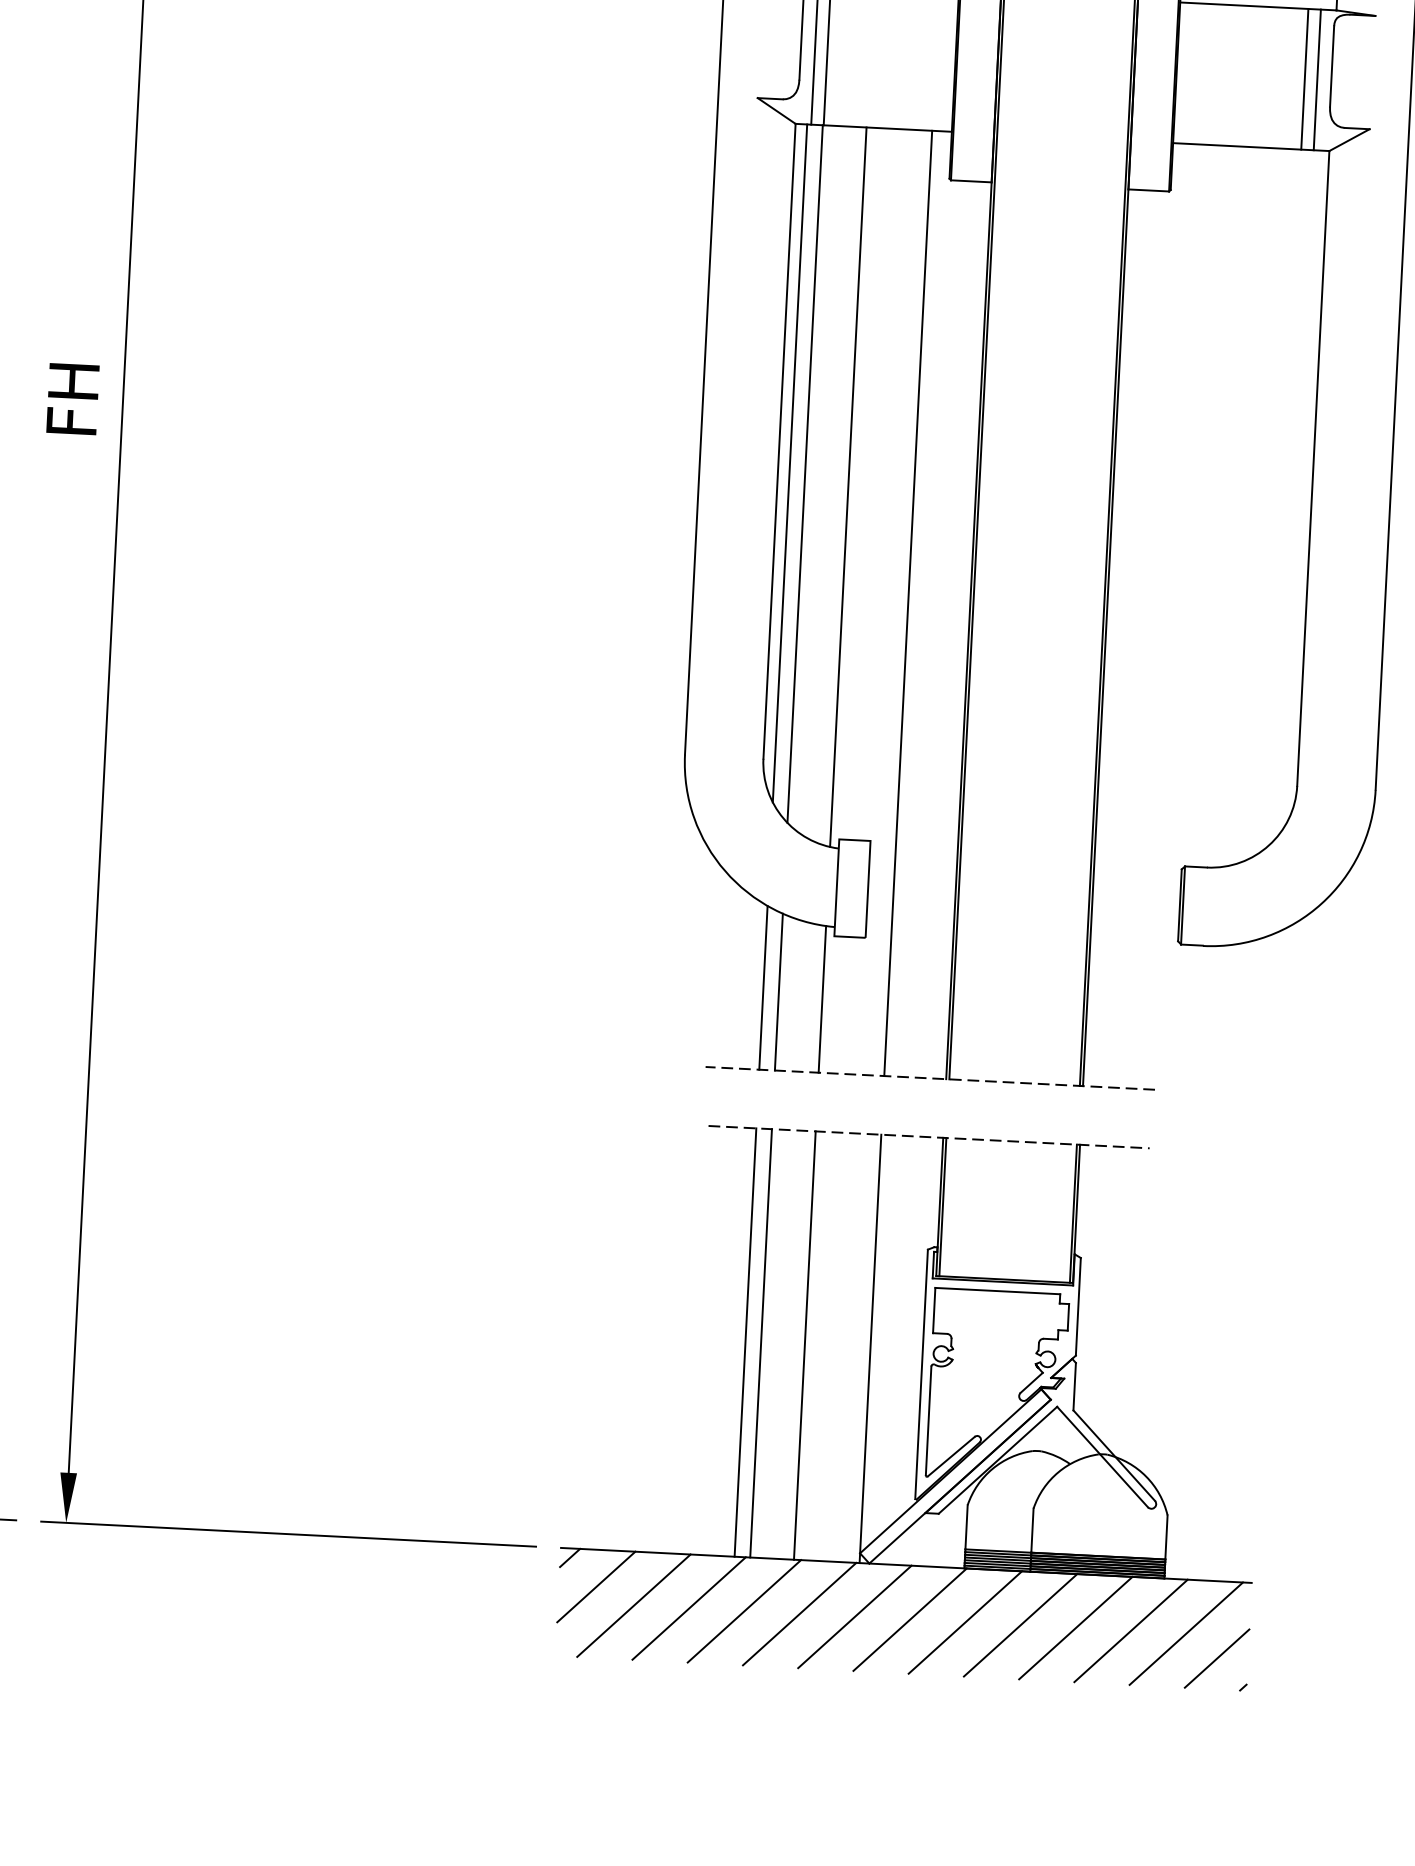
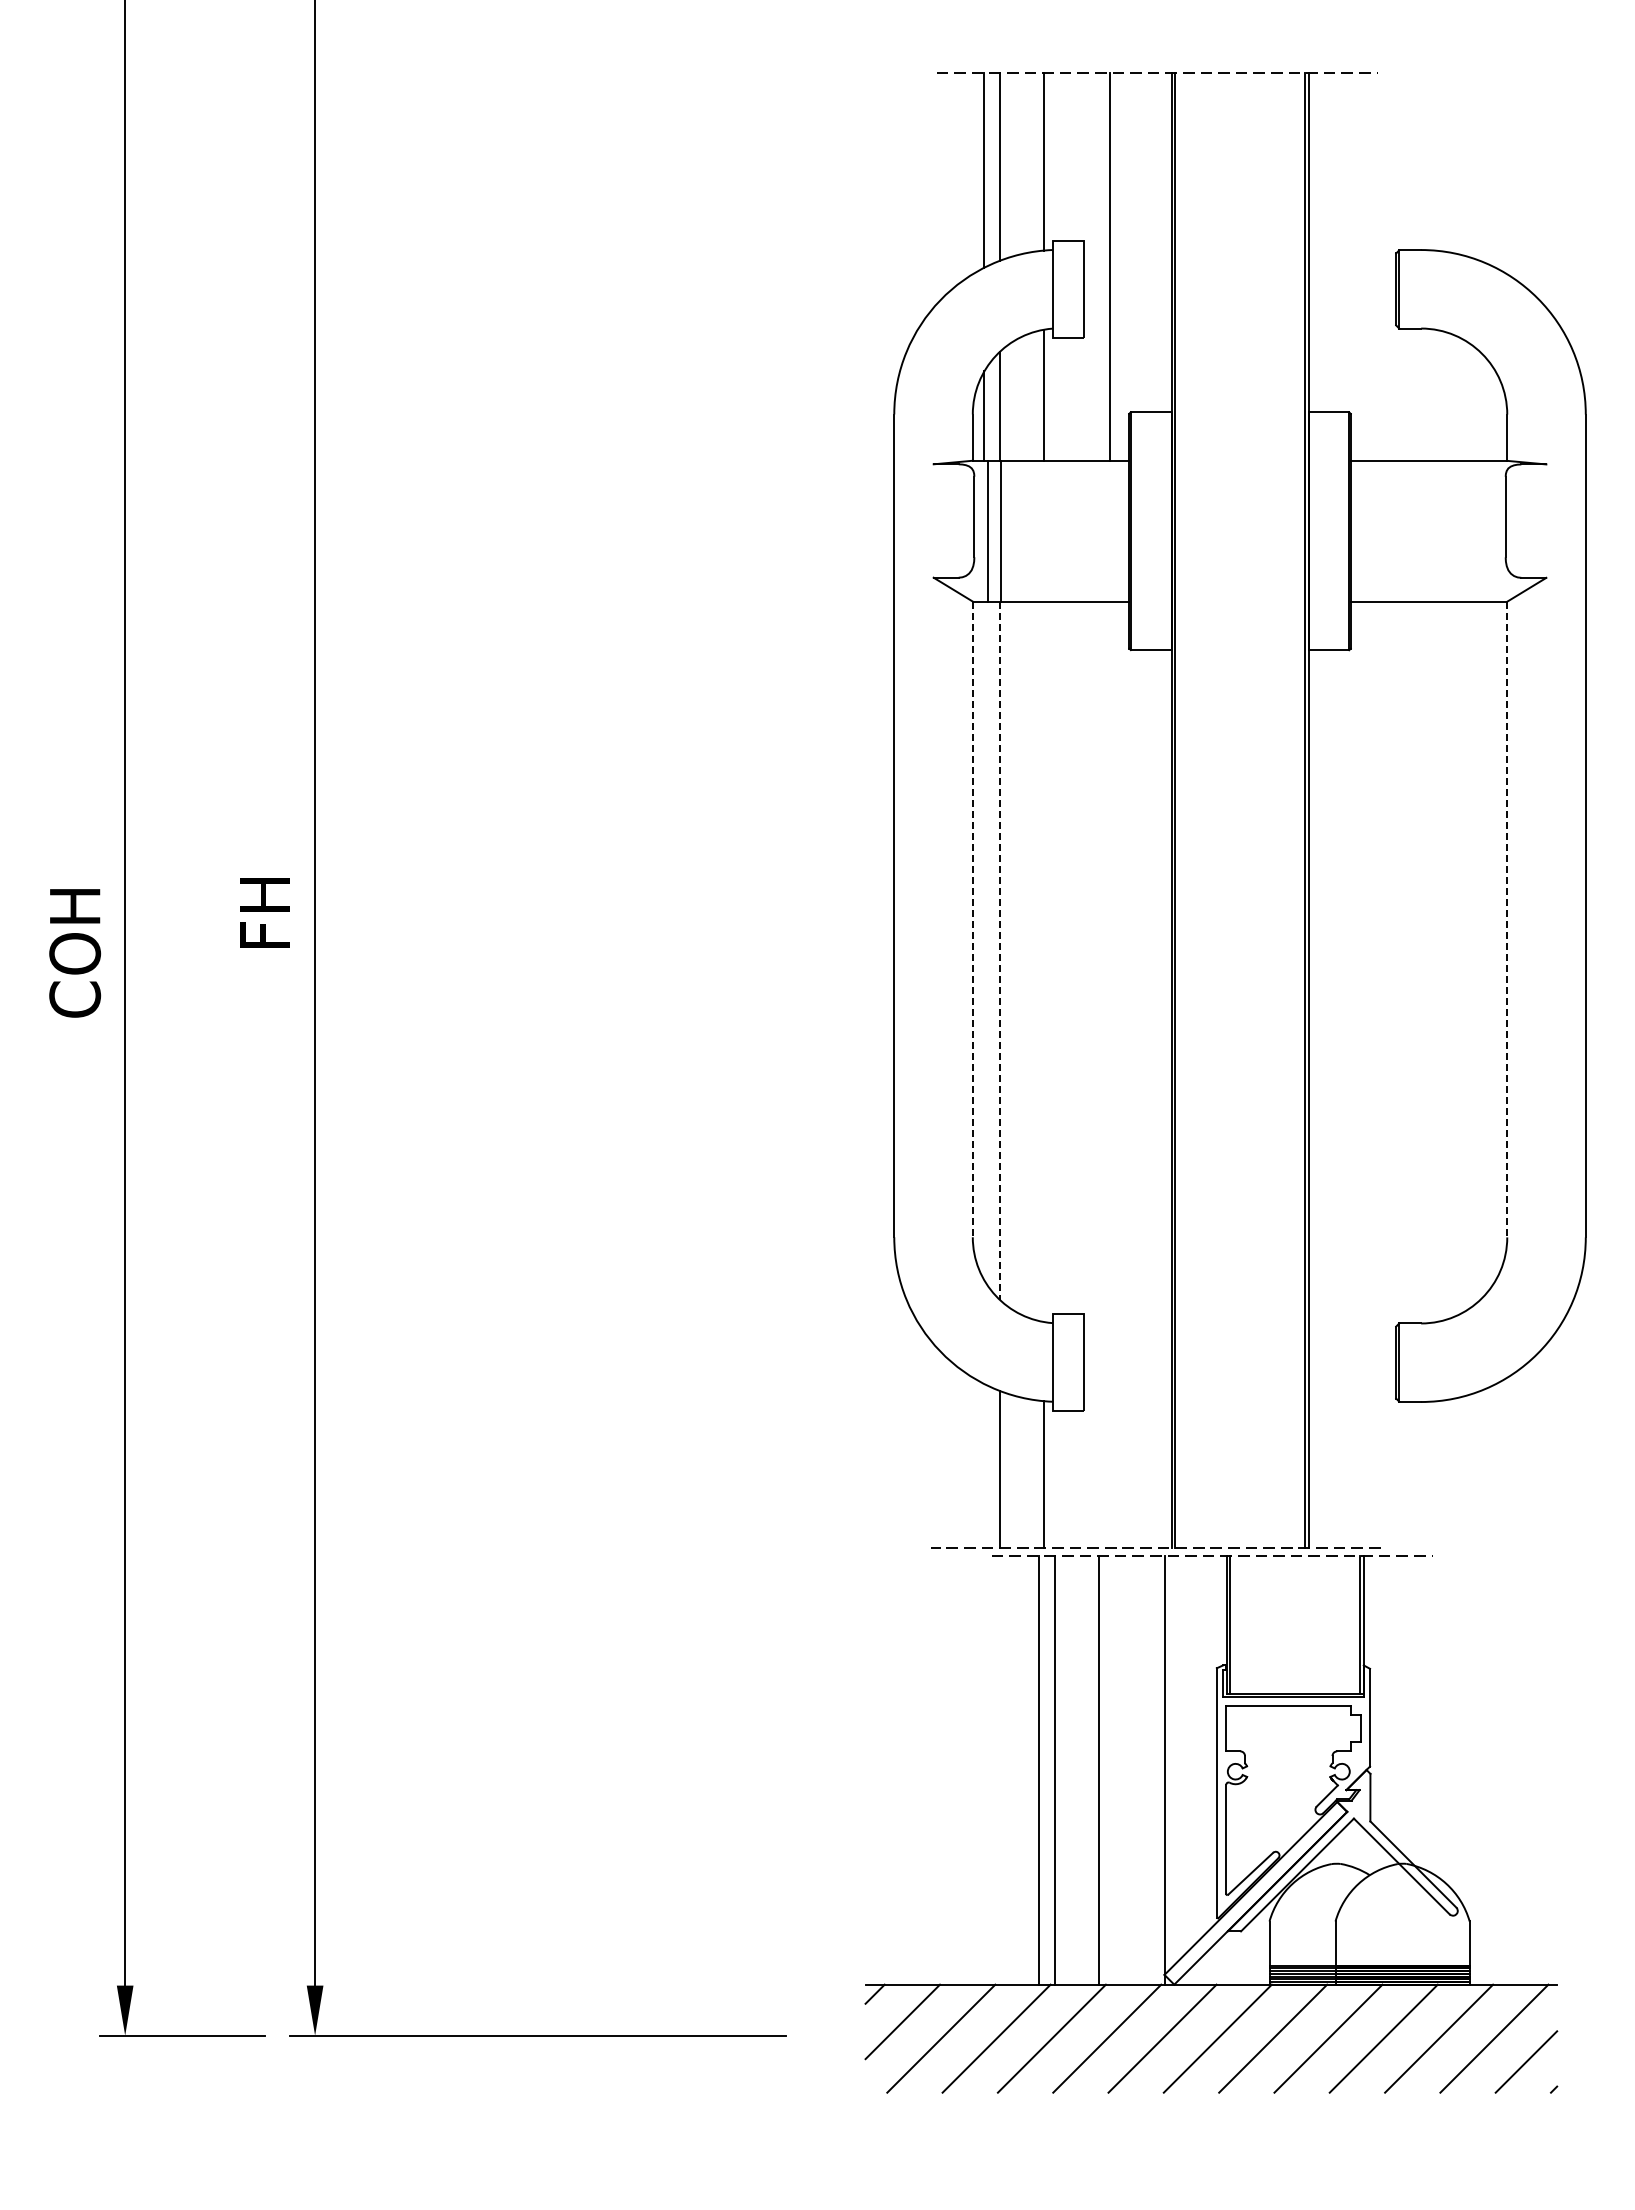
line: (1305, 78) -> (1479, 530), removed
line: (1317, 79) -> (1491, 530), removed
line: (779, 441) -> (972, 919), solid -> dashed
line: (790, 462) -> (984, 940), removed
line: (1313, 468) -> (1507, 919), solid -> dashed
line: (805, 474) -> (1000, 951), solid -> dashed
line: (848, 486) -> (1043, 961), removed
line: (908, 603) -> (1109, 1074), removed
line: (763, 988) -> (984, 1466), removed
part: (914, 1405) -> (1211, 1824), moved

